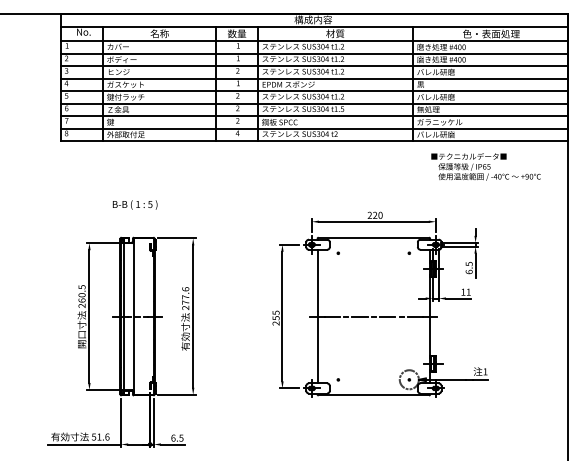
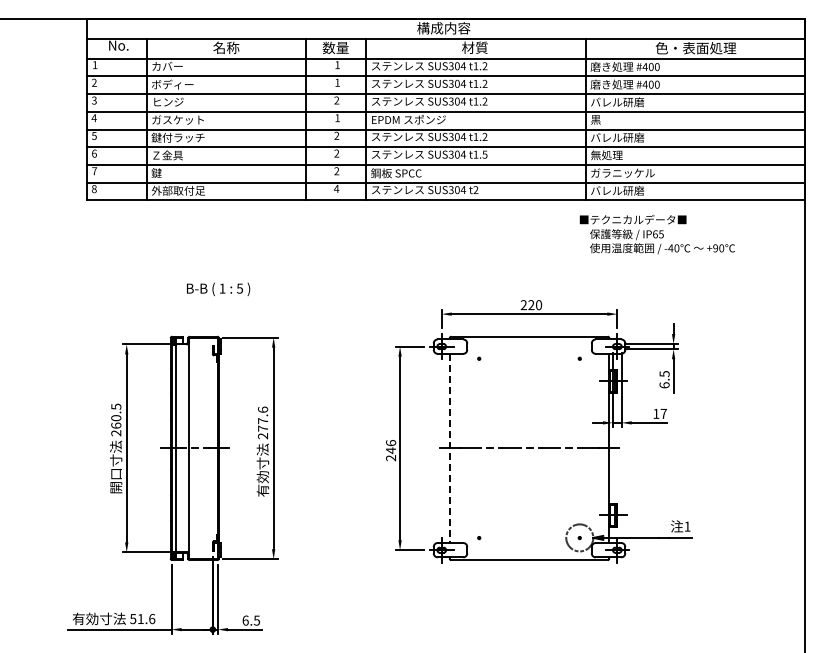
text: (485, 166) -> (656, 234), moved
text: (135, 205) -> (218, 289), moved
text: (468, 291) -> (663, 413), 11 -> 17
text: (276, 315) -> (391, 447), 255 -> 246
line: (317, 316) -> (449, 448), solid -> dashed

